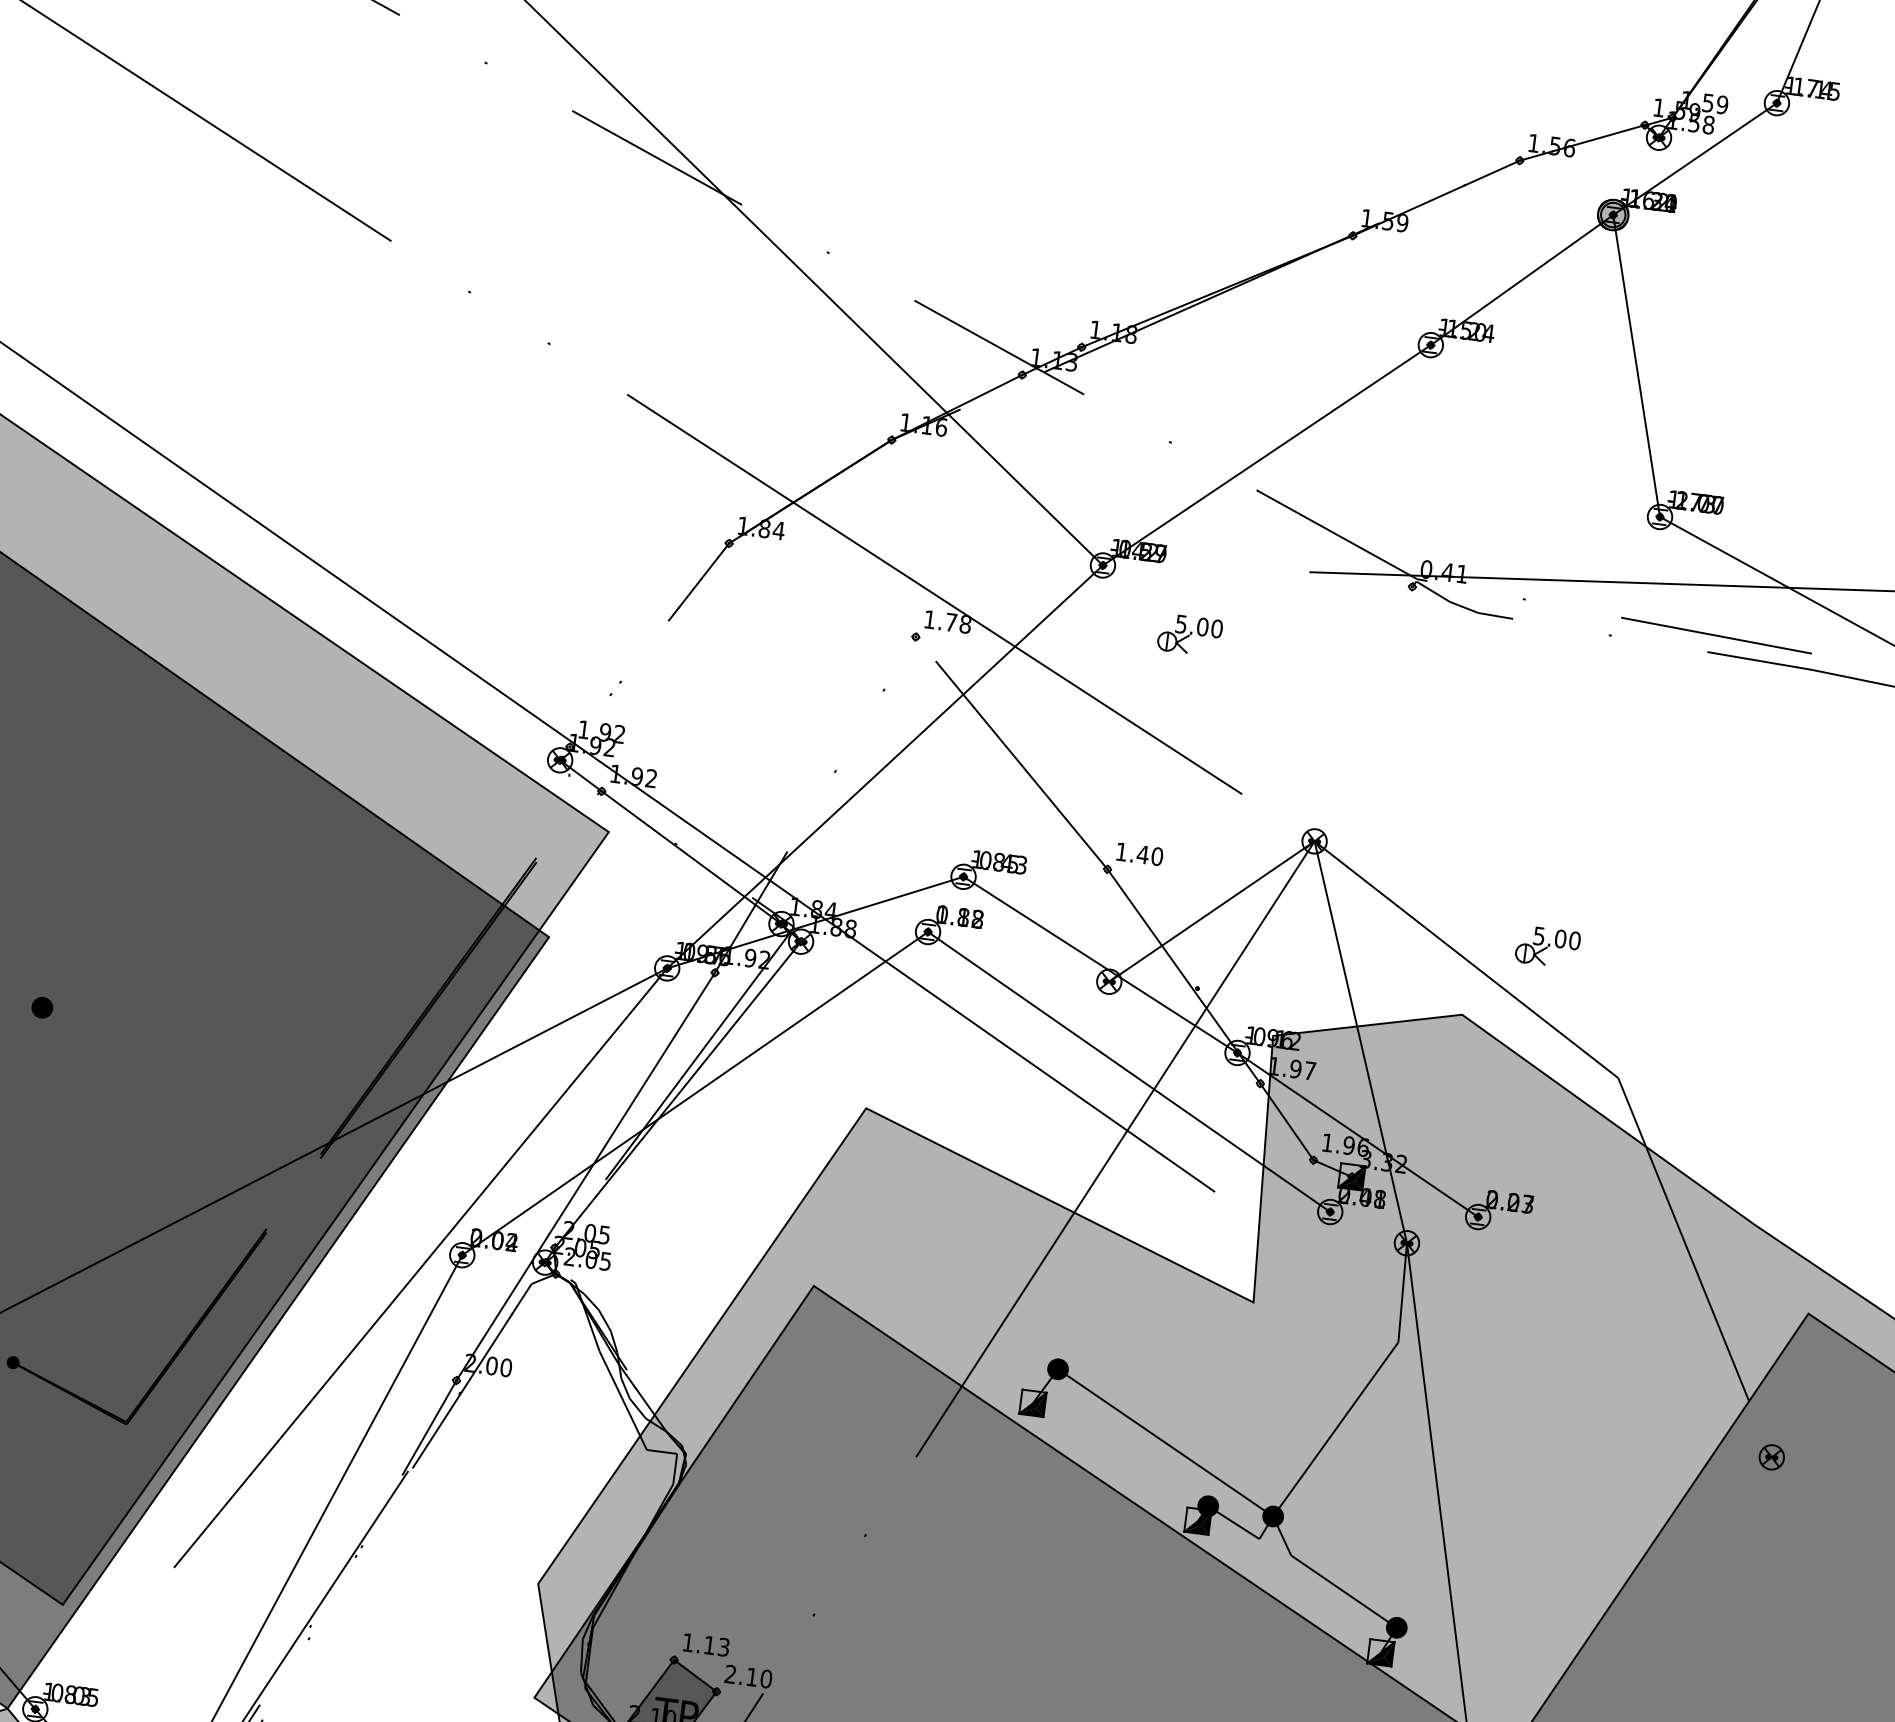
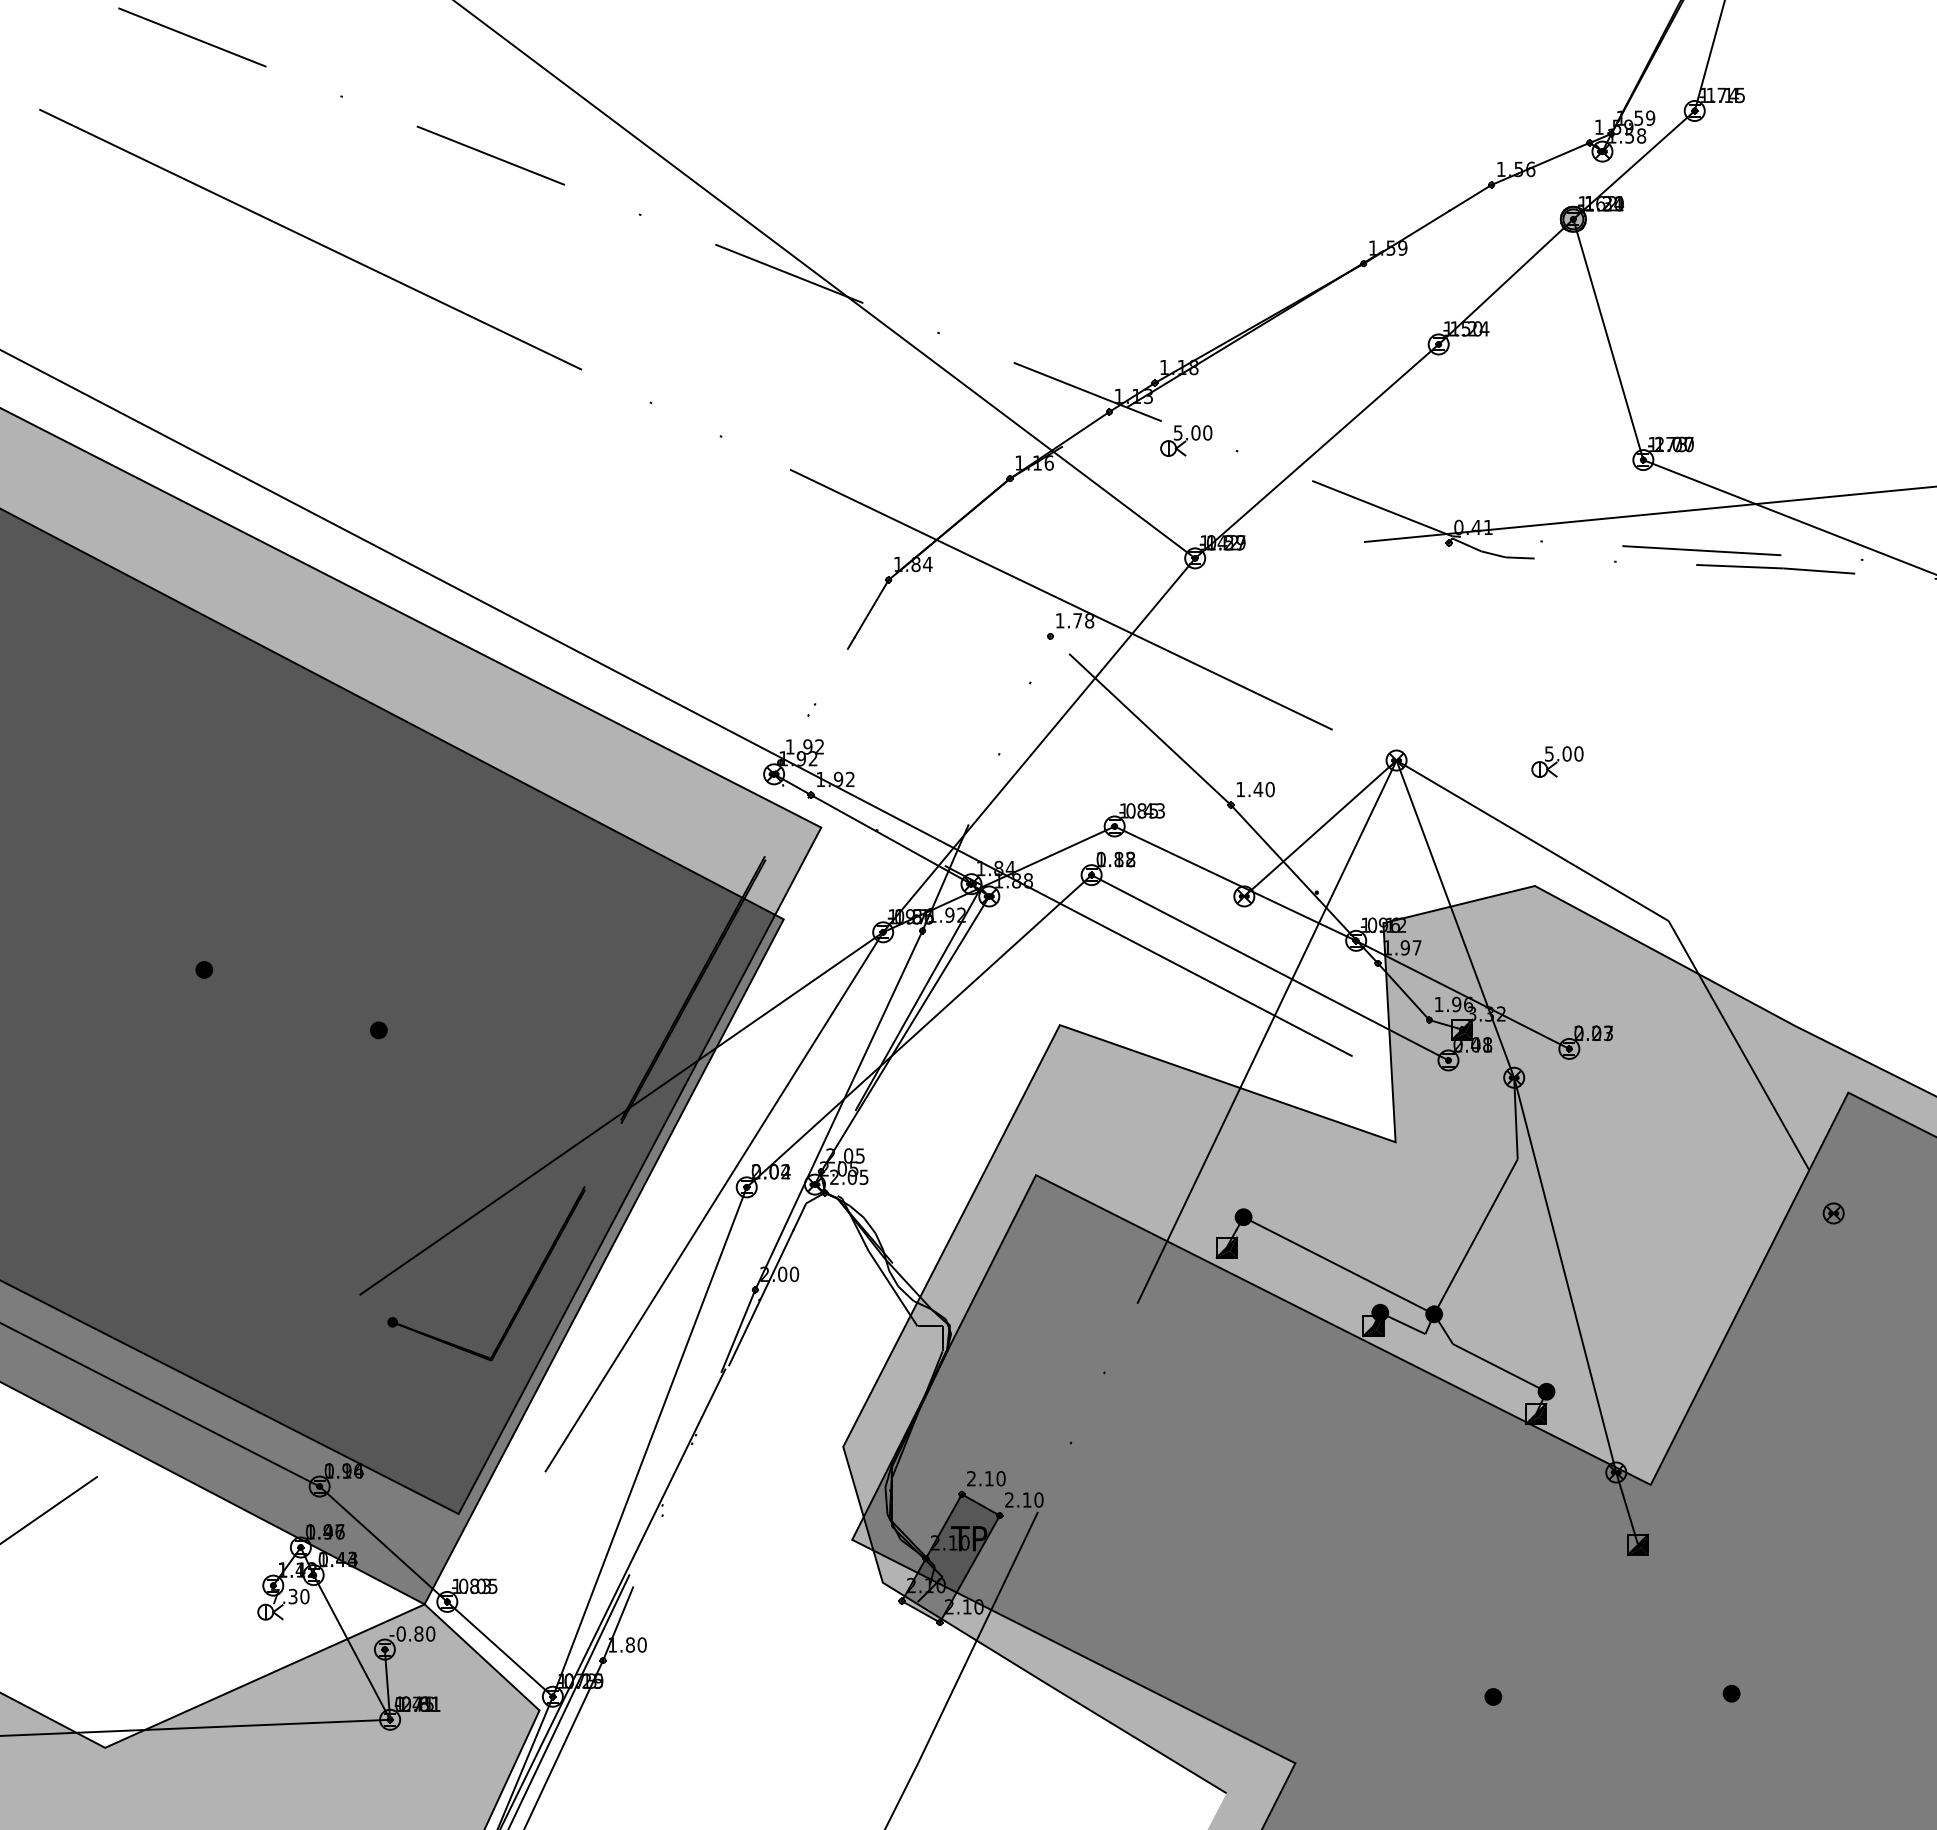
part: (1190, 634) -> (1186, 440), moved
part: (1547, 946) -> (1557, 761), moved
text: (706, 1644) -> (986, 1478), 1.13 -> 2.10

